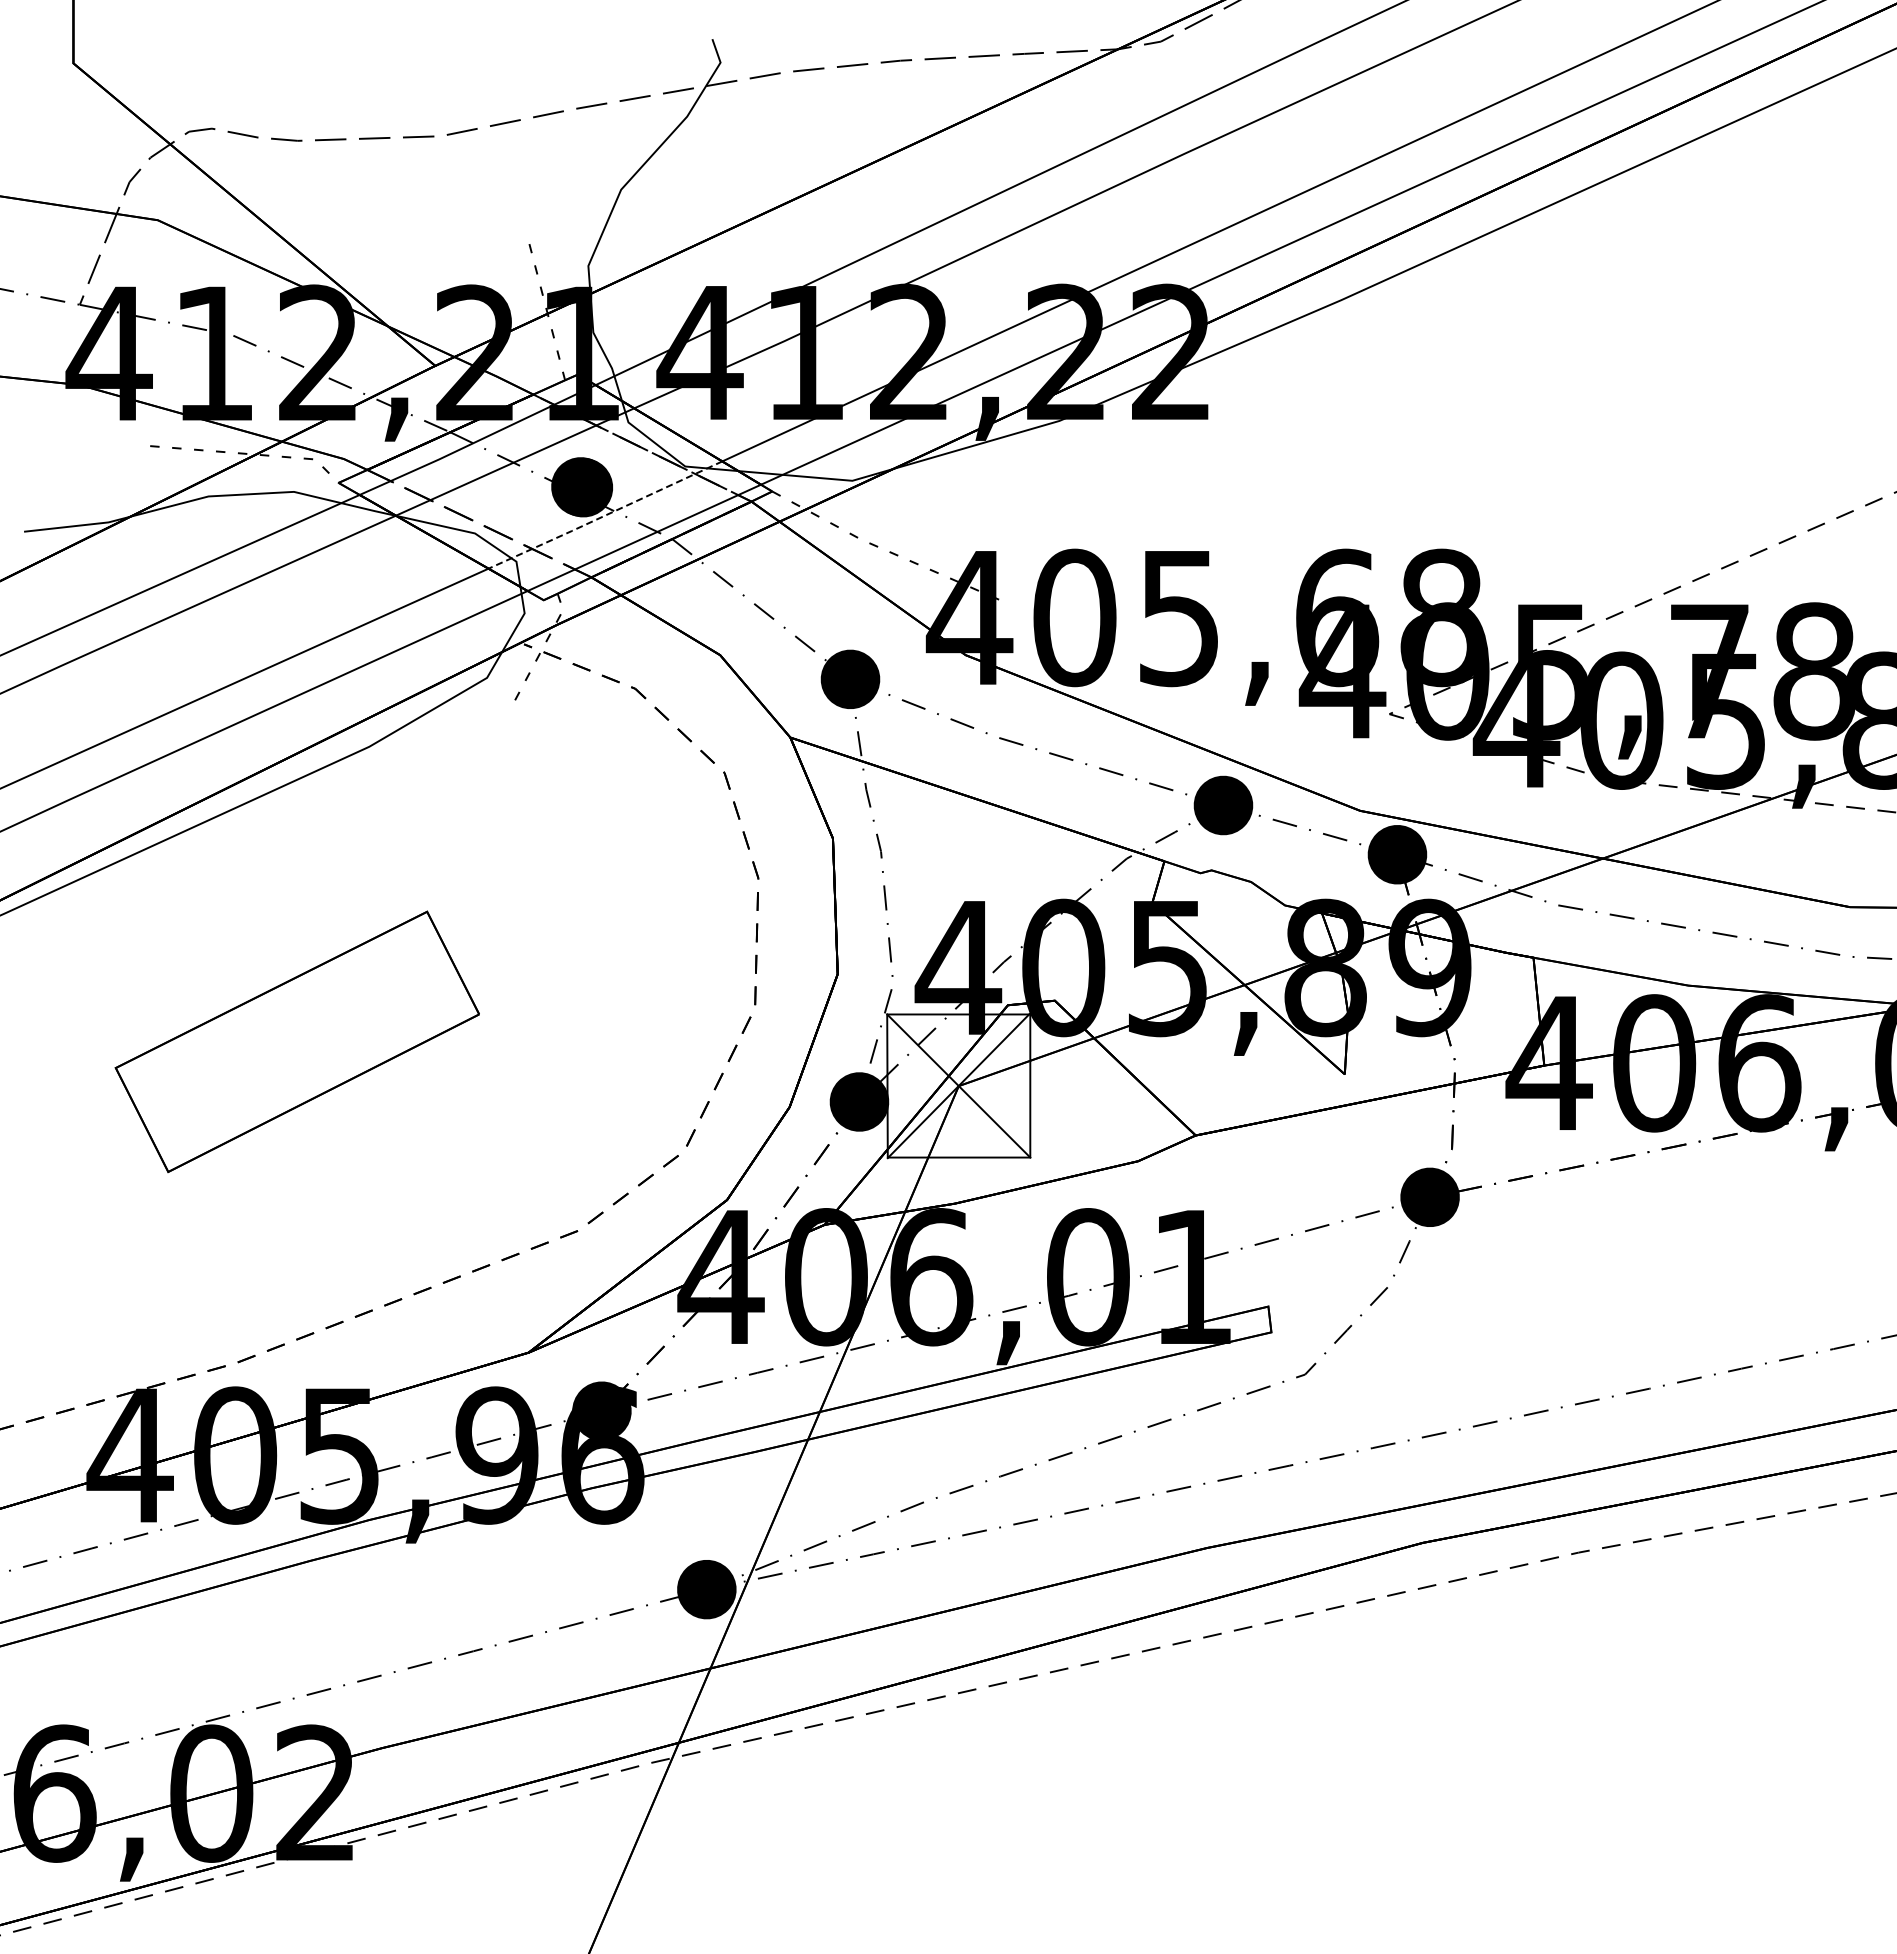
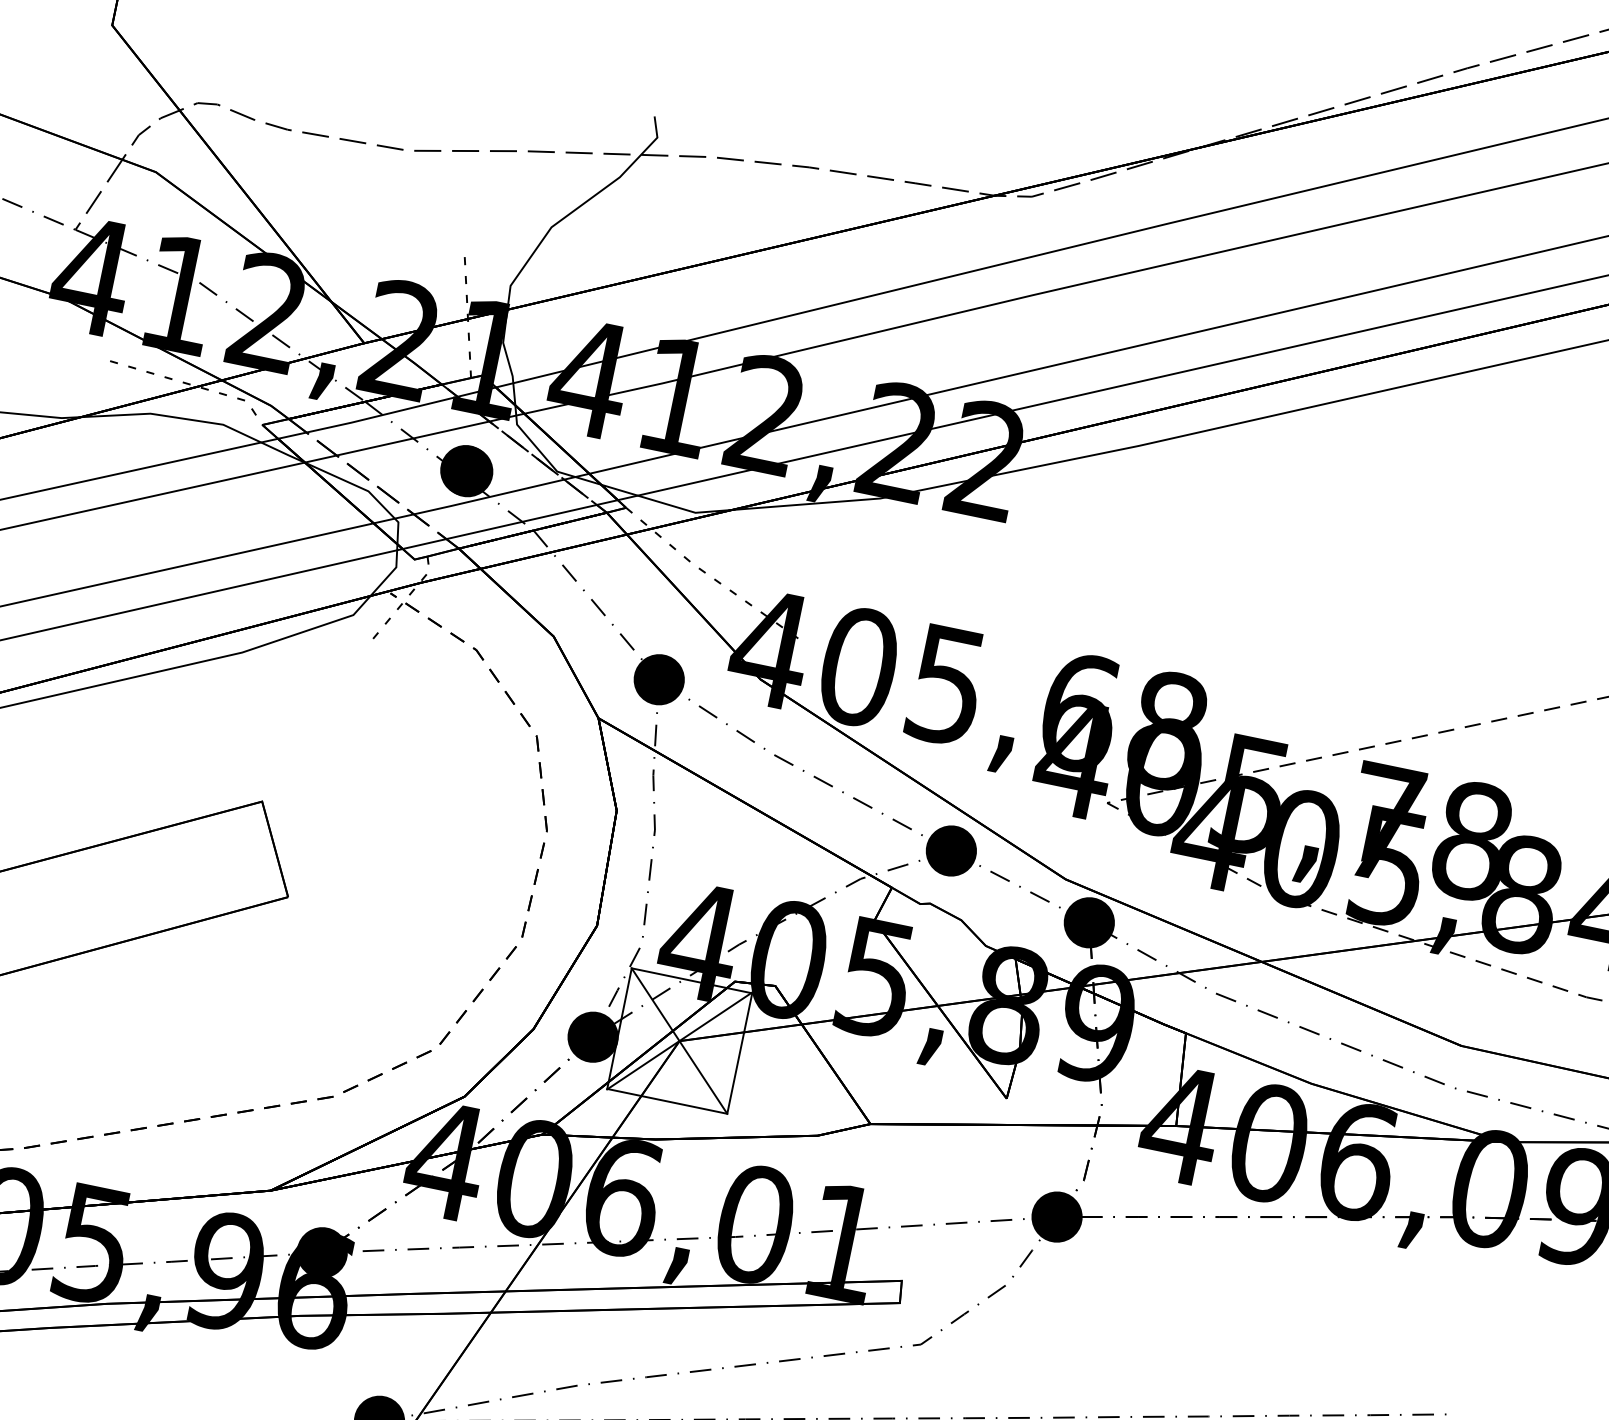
line: (604, 515) -> (480, 498), dashed -> solid

